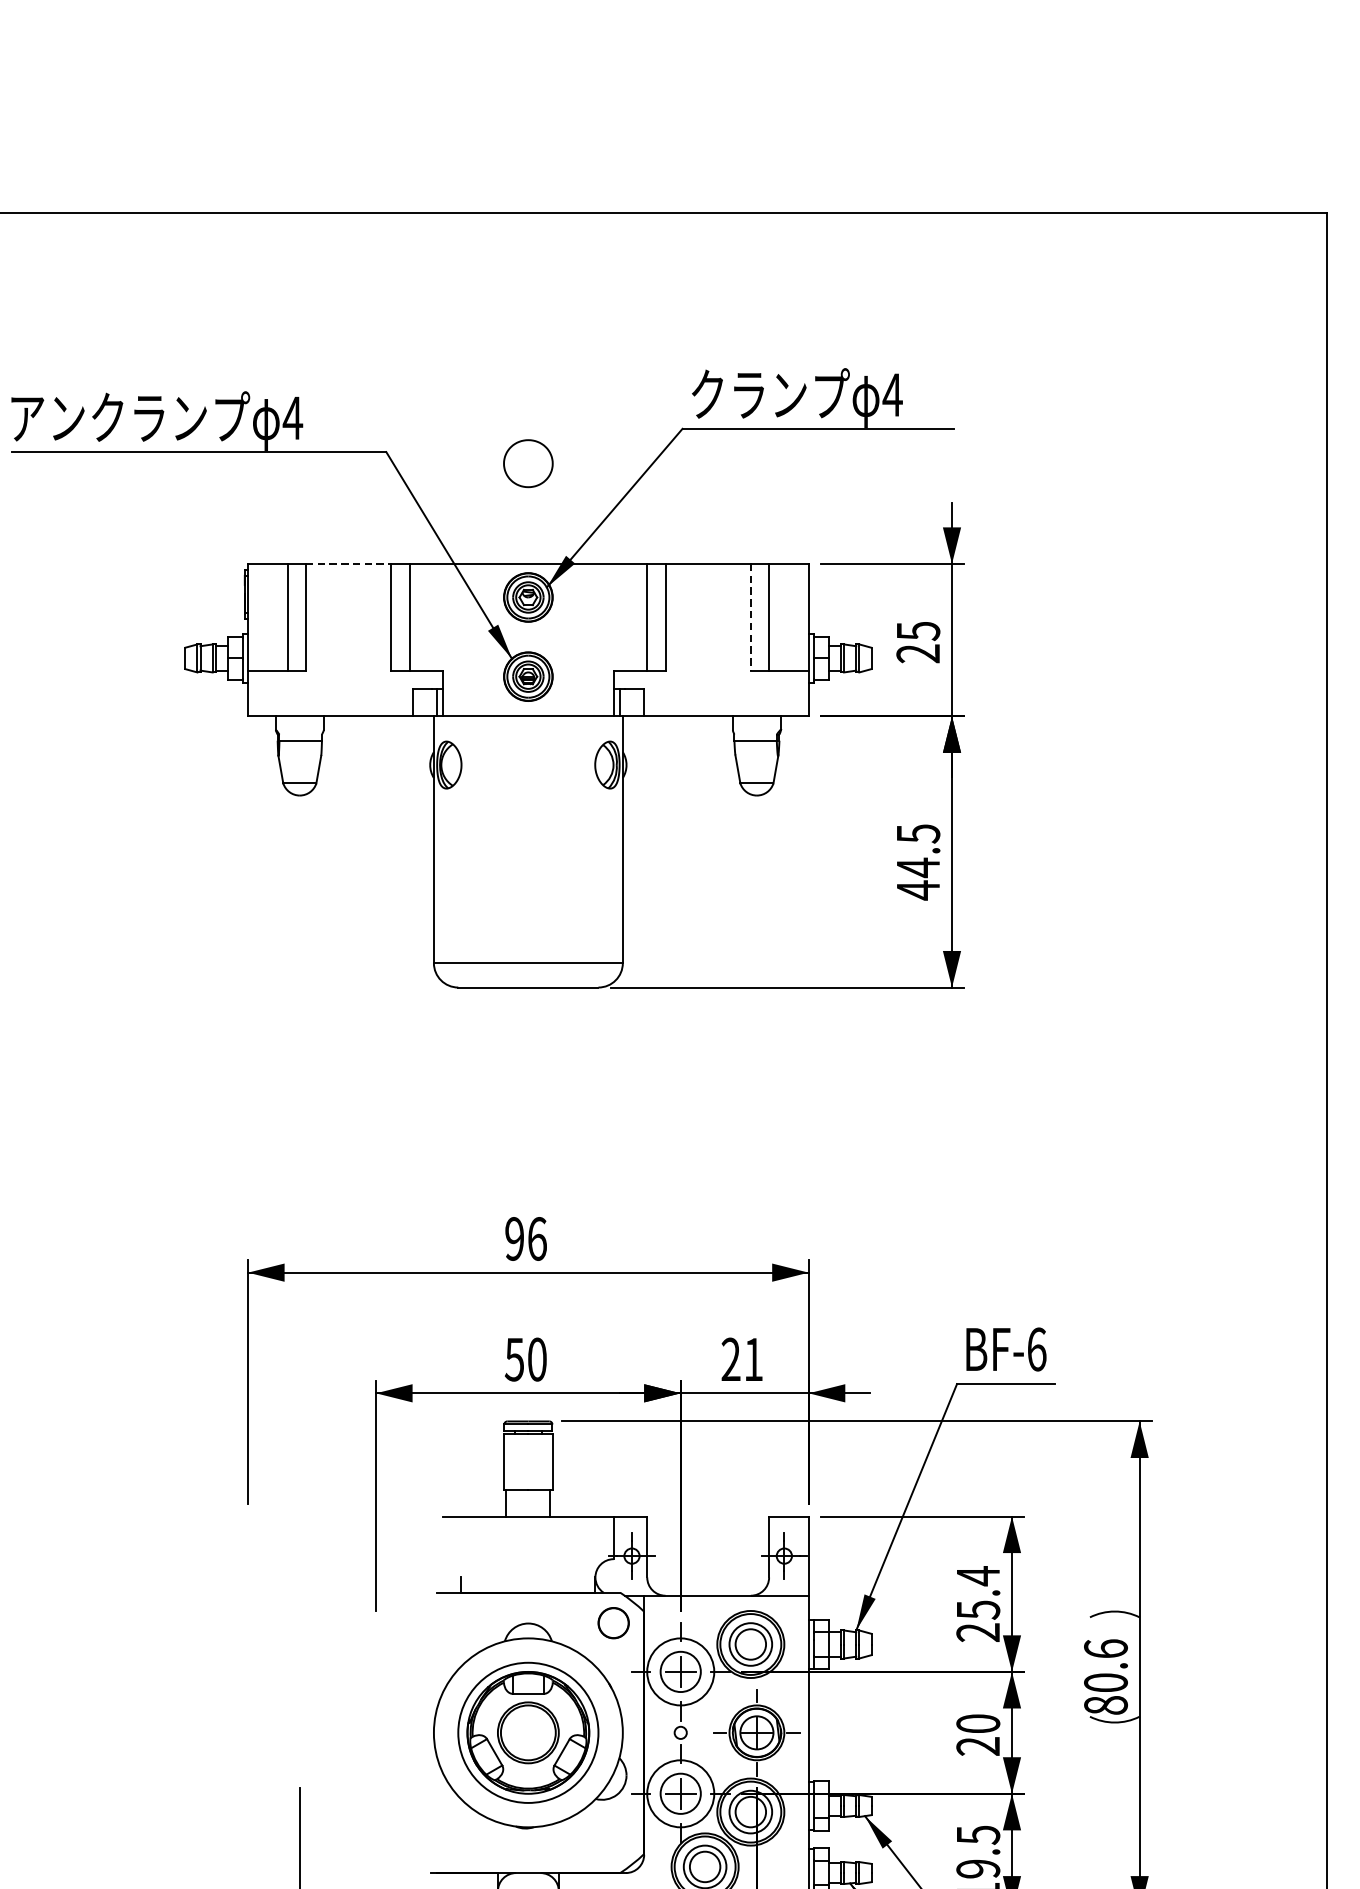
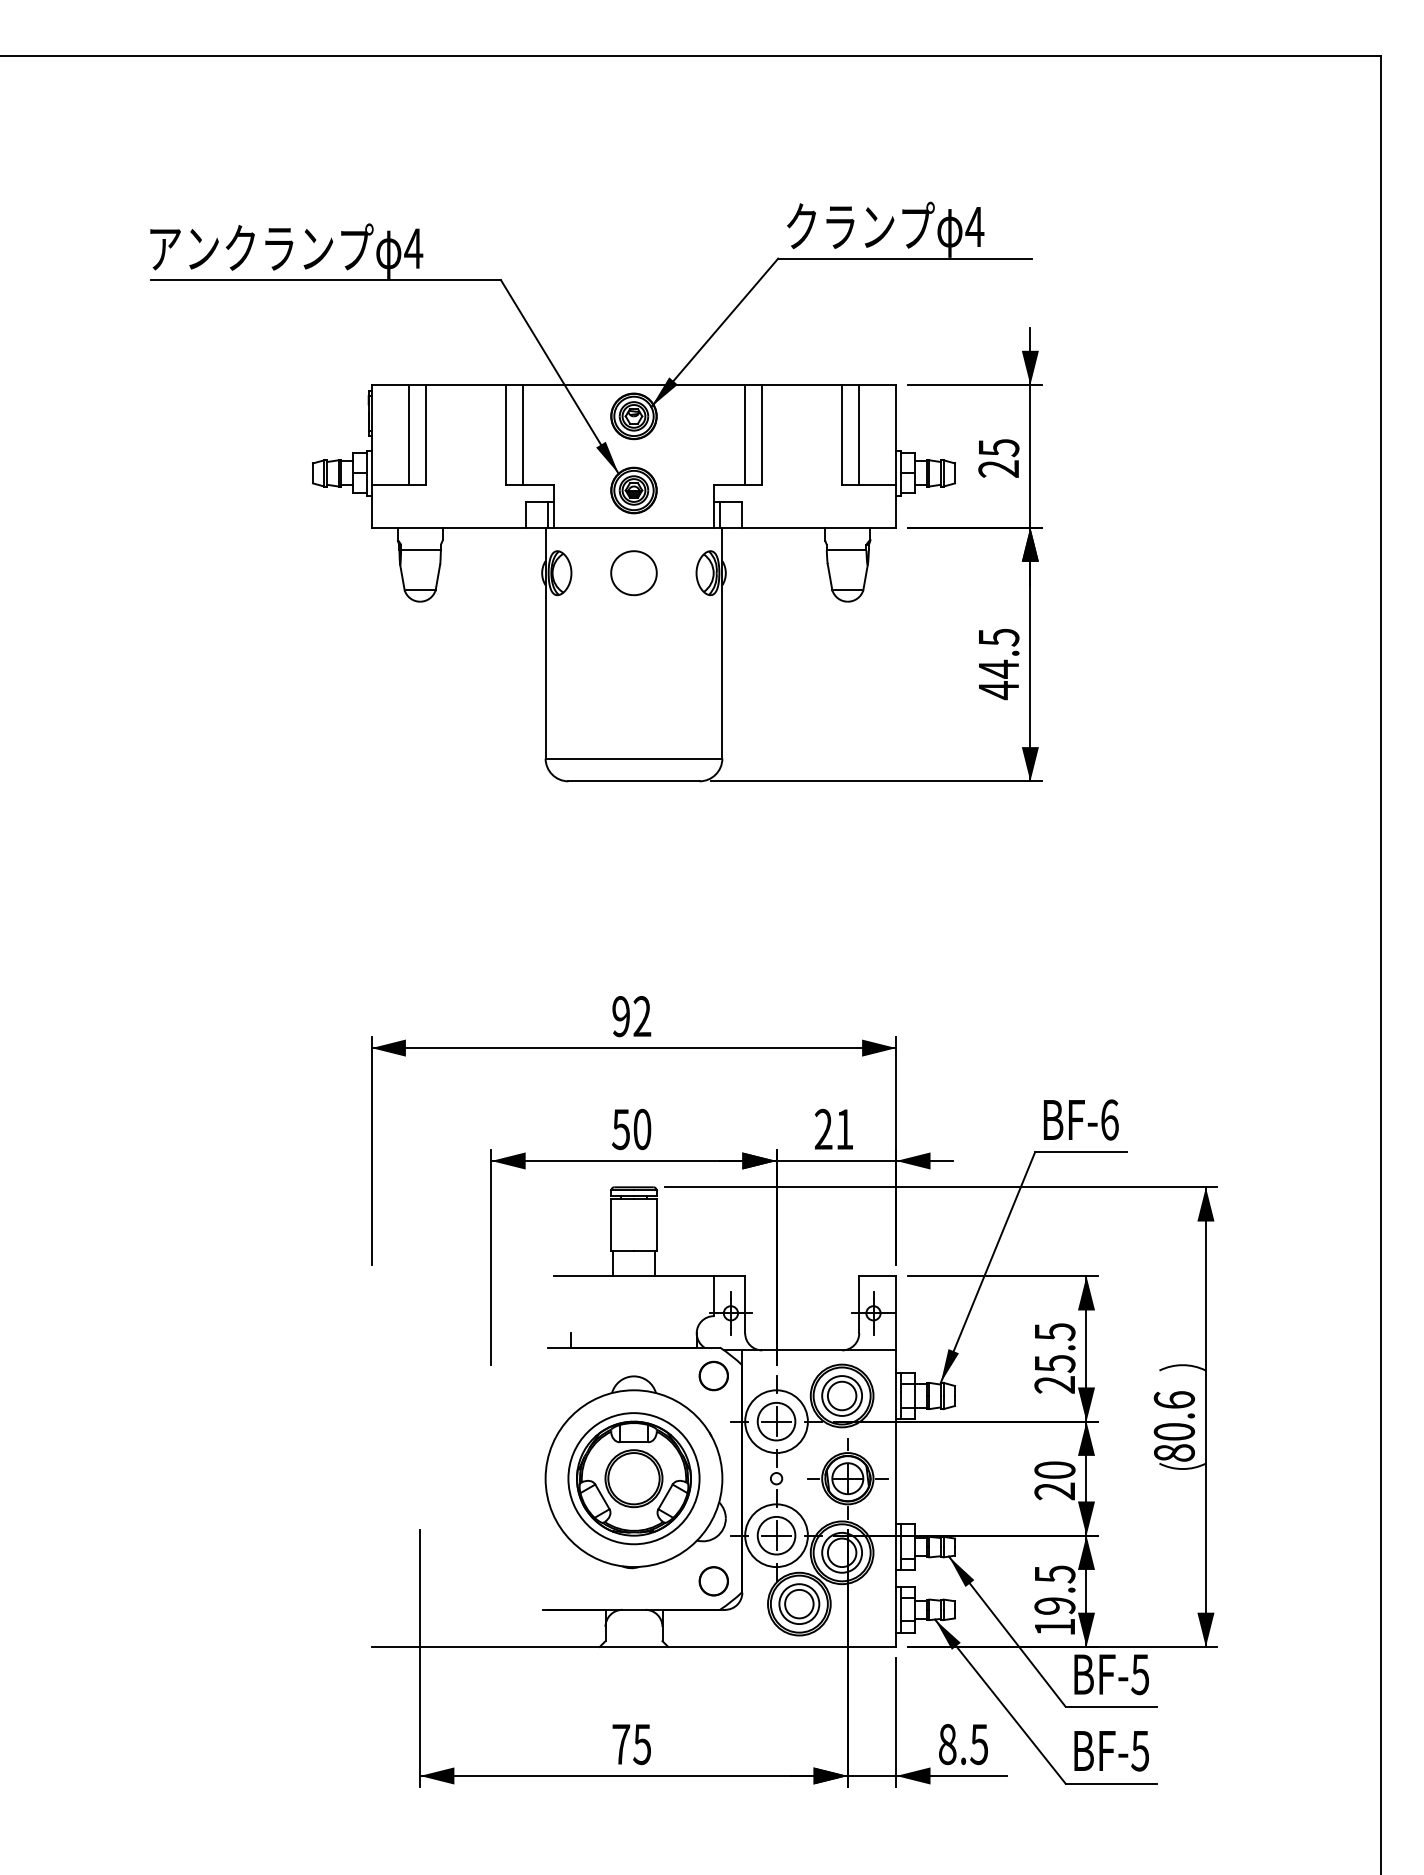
part: (527, 463) -> (633, 573), moved
line: (348, 564) -> (465, 385), dashed -> solid
line: (751, 616) -> (842, 434), dashed -> solid
text: (537, 1238) -> (642, 1016), 96 -> 92
text: (978, 1575) -> (1055, 1331), 25.4 -> 25.5
circle: (613, 1842) -> (713, 1581), added

